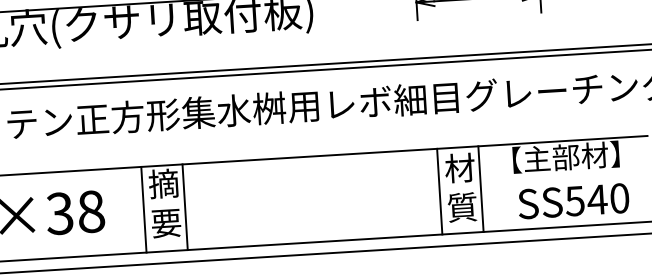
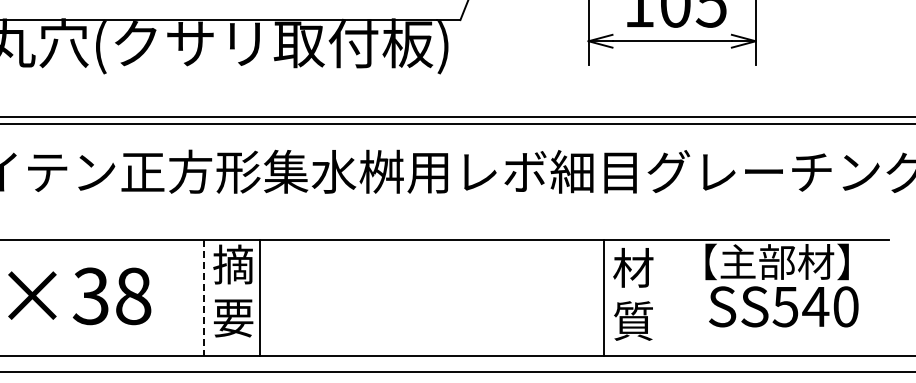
line: (480, 188) -> (659, 297), removed
text: (573, 201) -> (783, 306), moved
line: (143, 209) -> (204, 297), solid -> dashed

